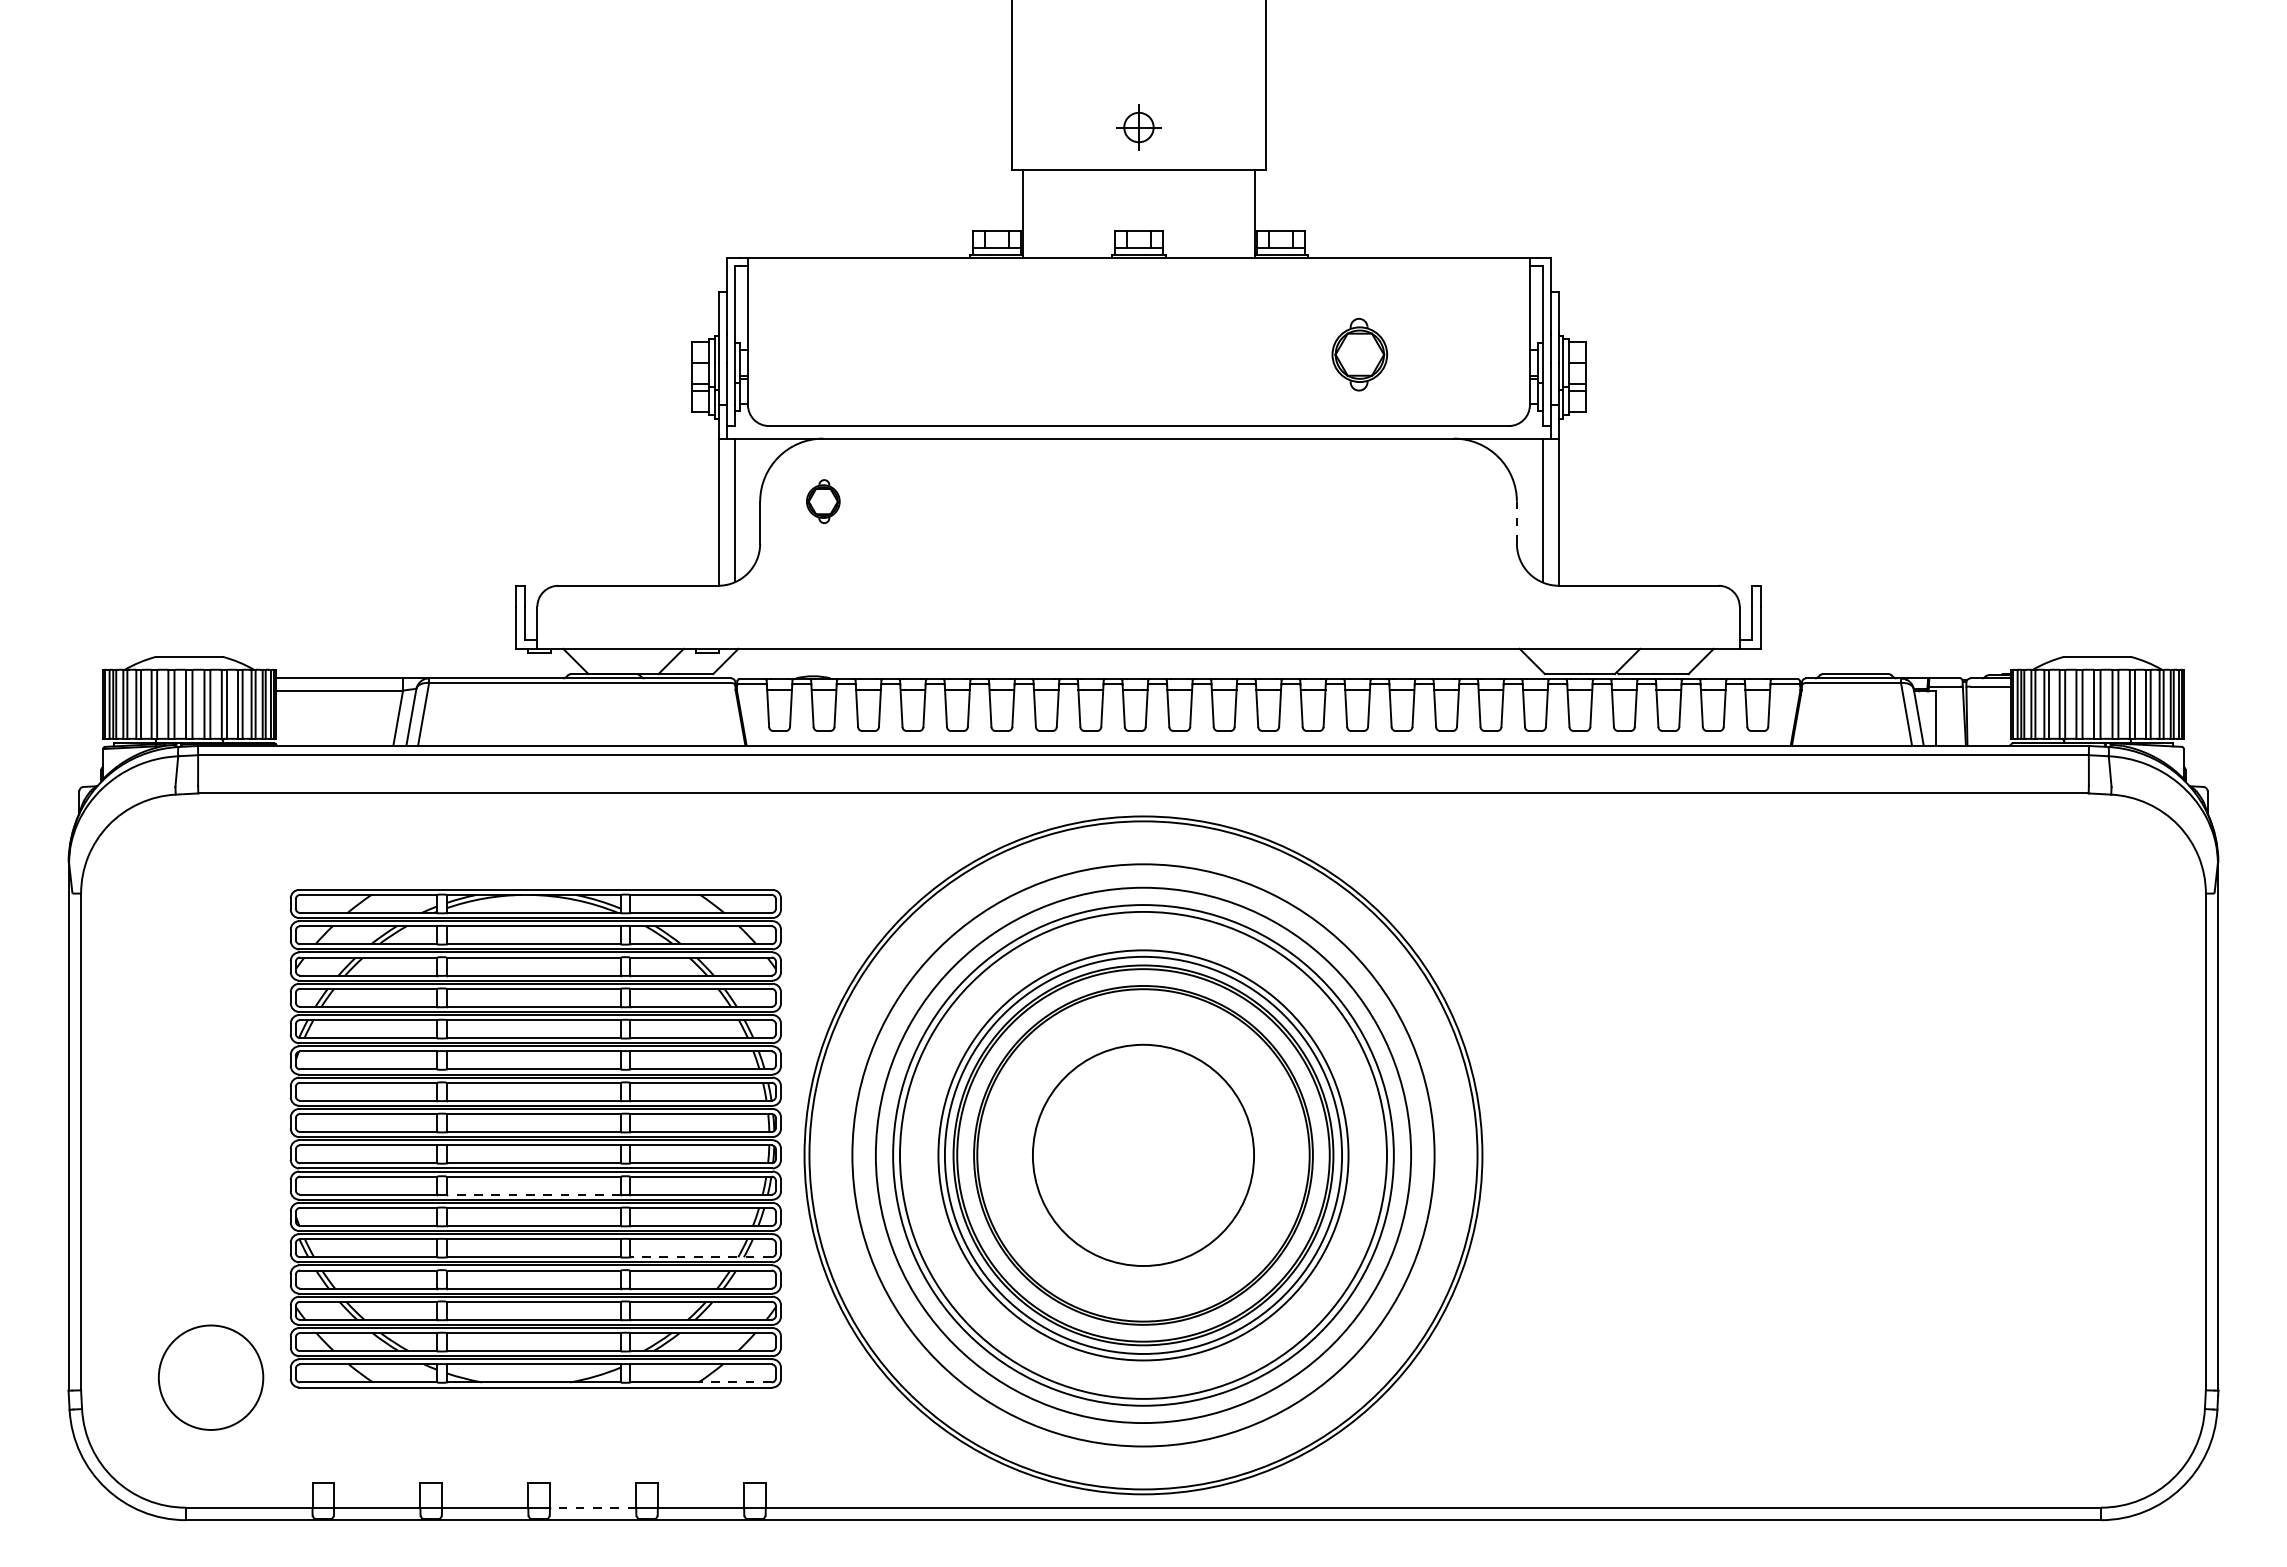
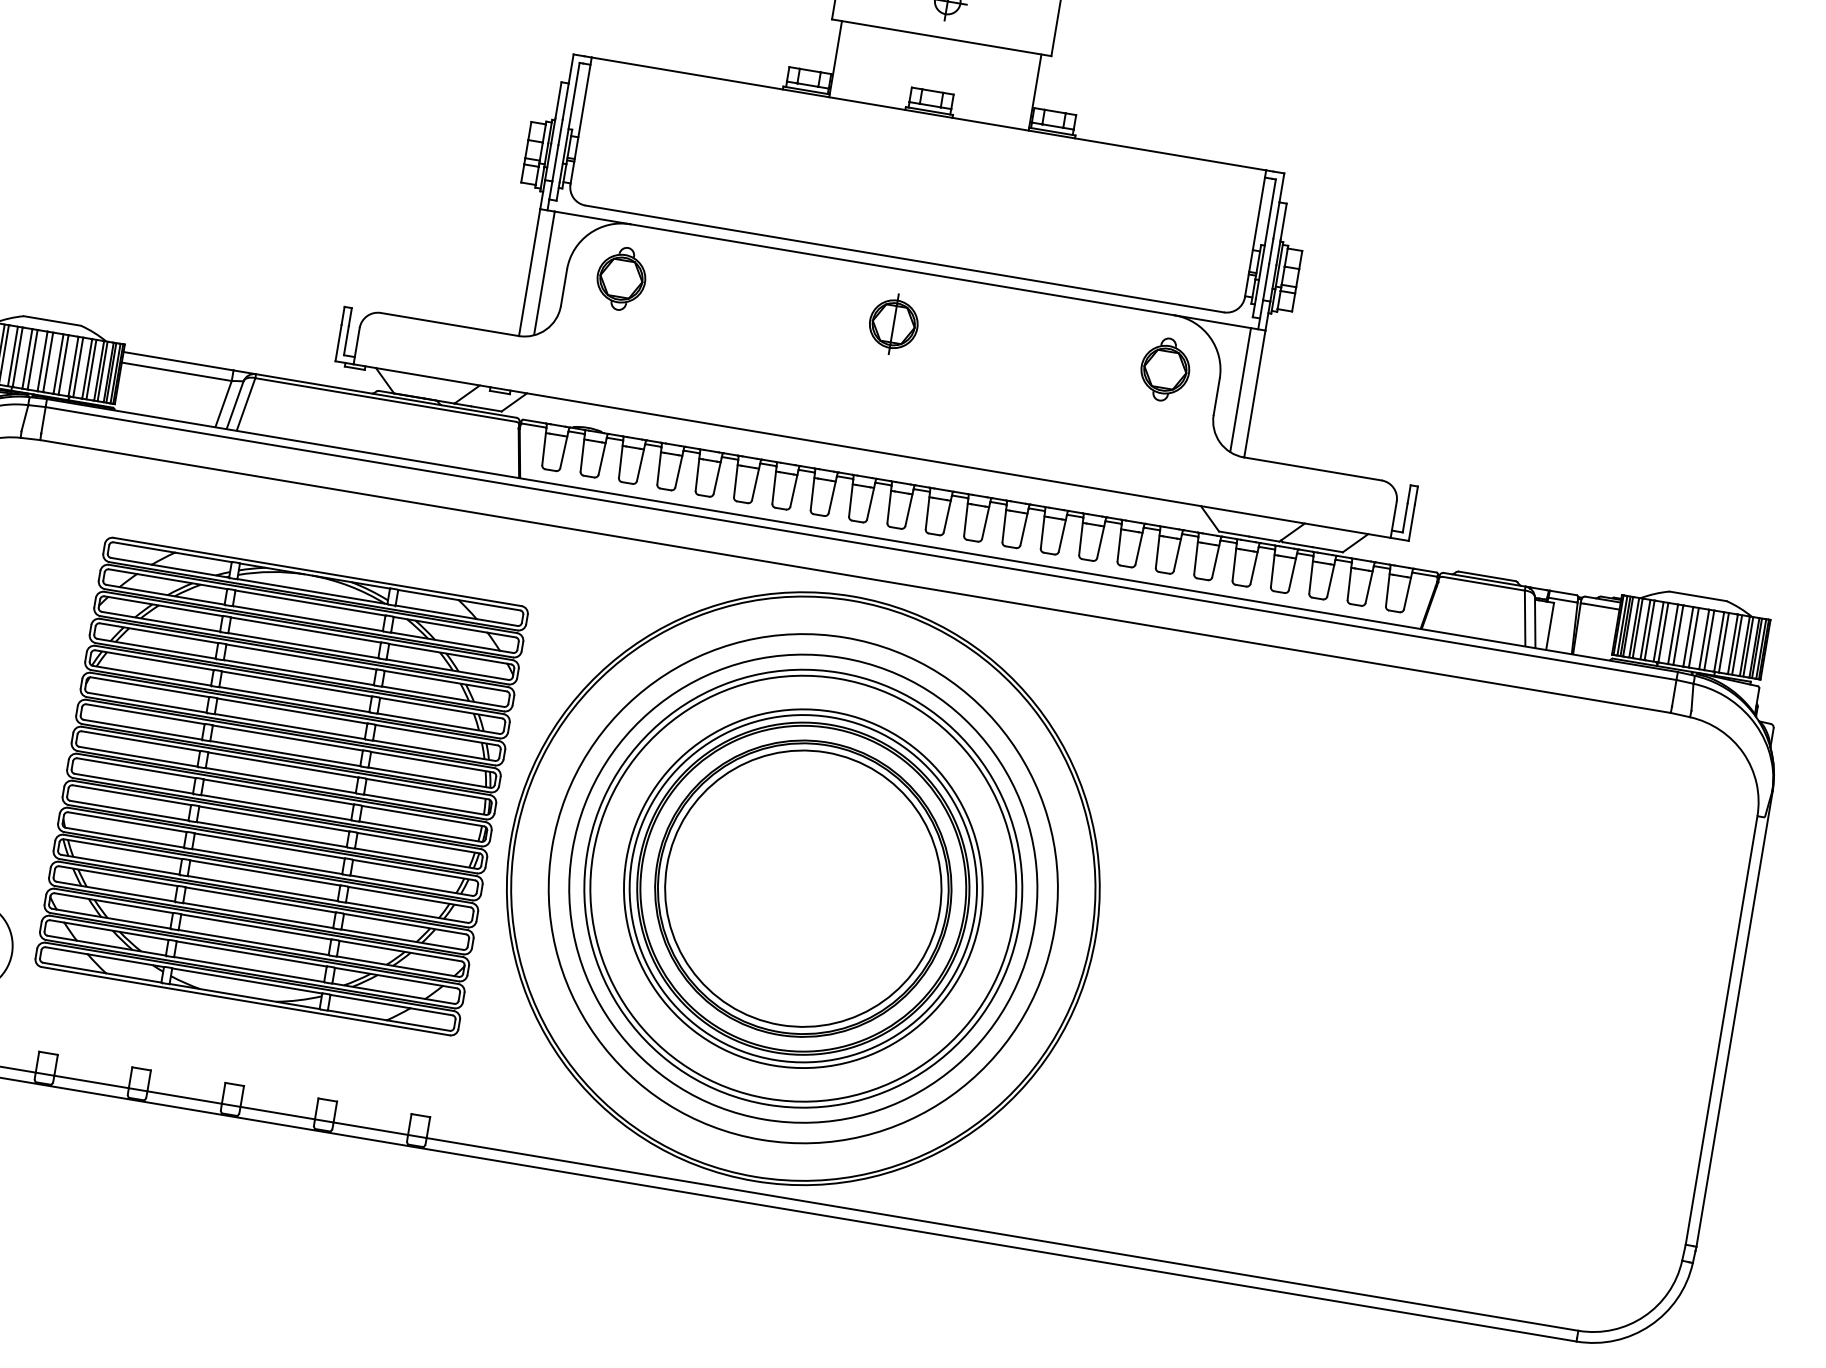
part: (1359, 354) -> (1165, 369), moved
part: (823, 501) -> (621, 278), size x1.67
part: (1138, 501) -> (893, 323), added
line: (1516, 522) -> (1216, 396), dashed -> solid
circle: (1143, 1155) -> (803, 888), size x1.43
line: (533, 1194) -> (271, 834), dashed -> solid
line: (700, 1257) -> (406, 912), dashed -> solid
line: (734, 1382) -> (417, 1025), dashed -> solid
line: (592, 1507) -> (277, 1112), dashed -> solid

